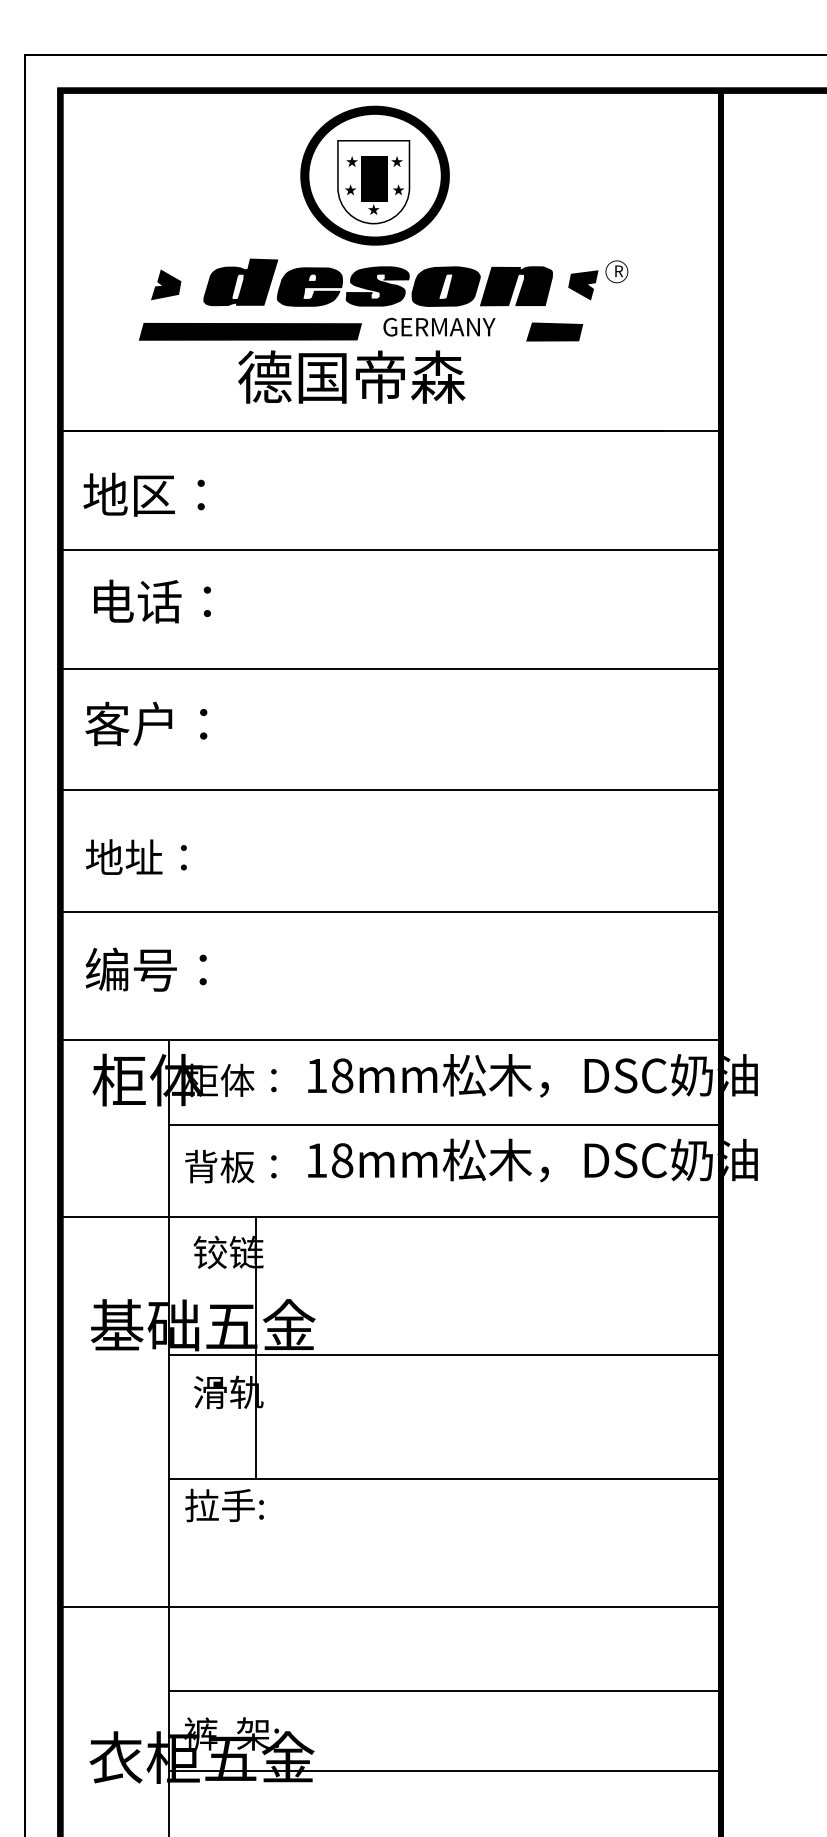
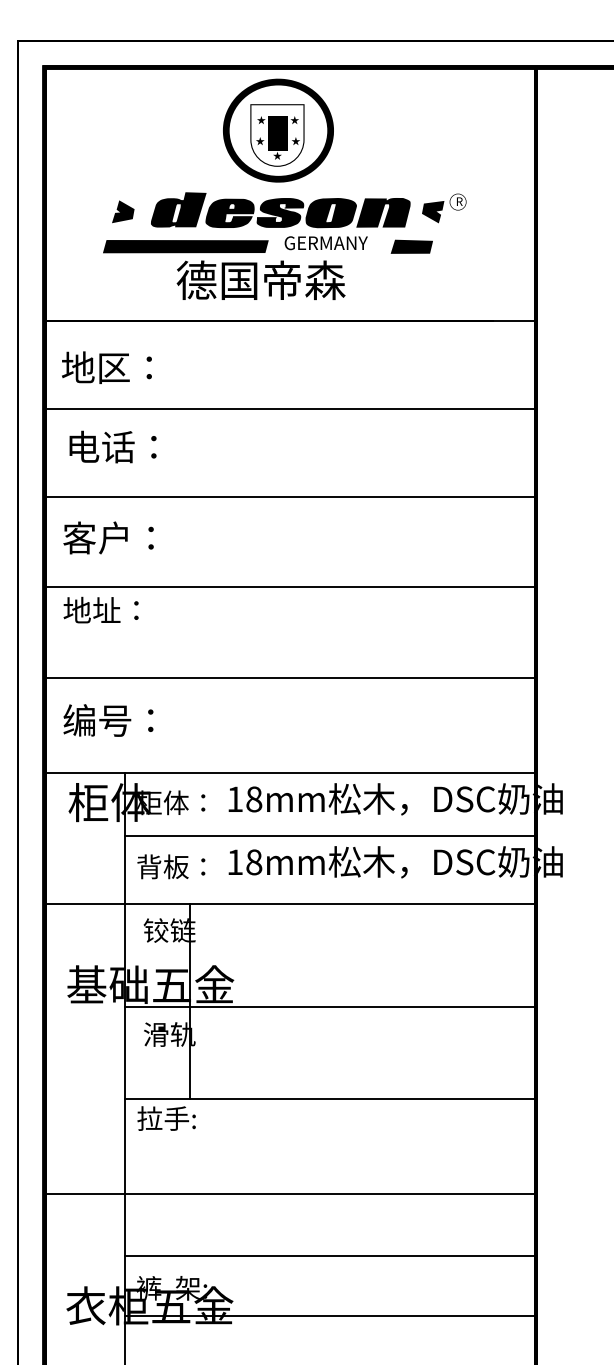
text: (135, 856) -> (100, 609), moved

